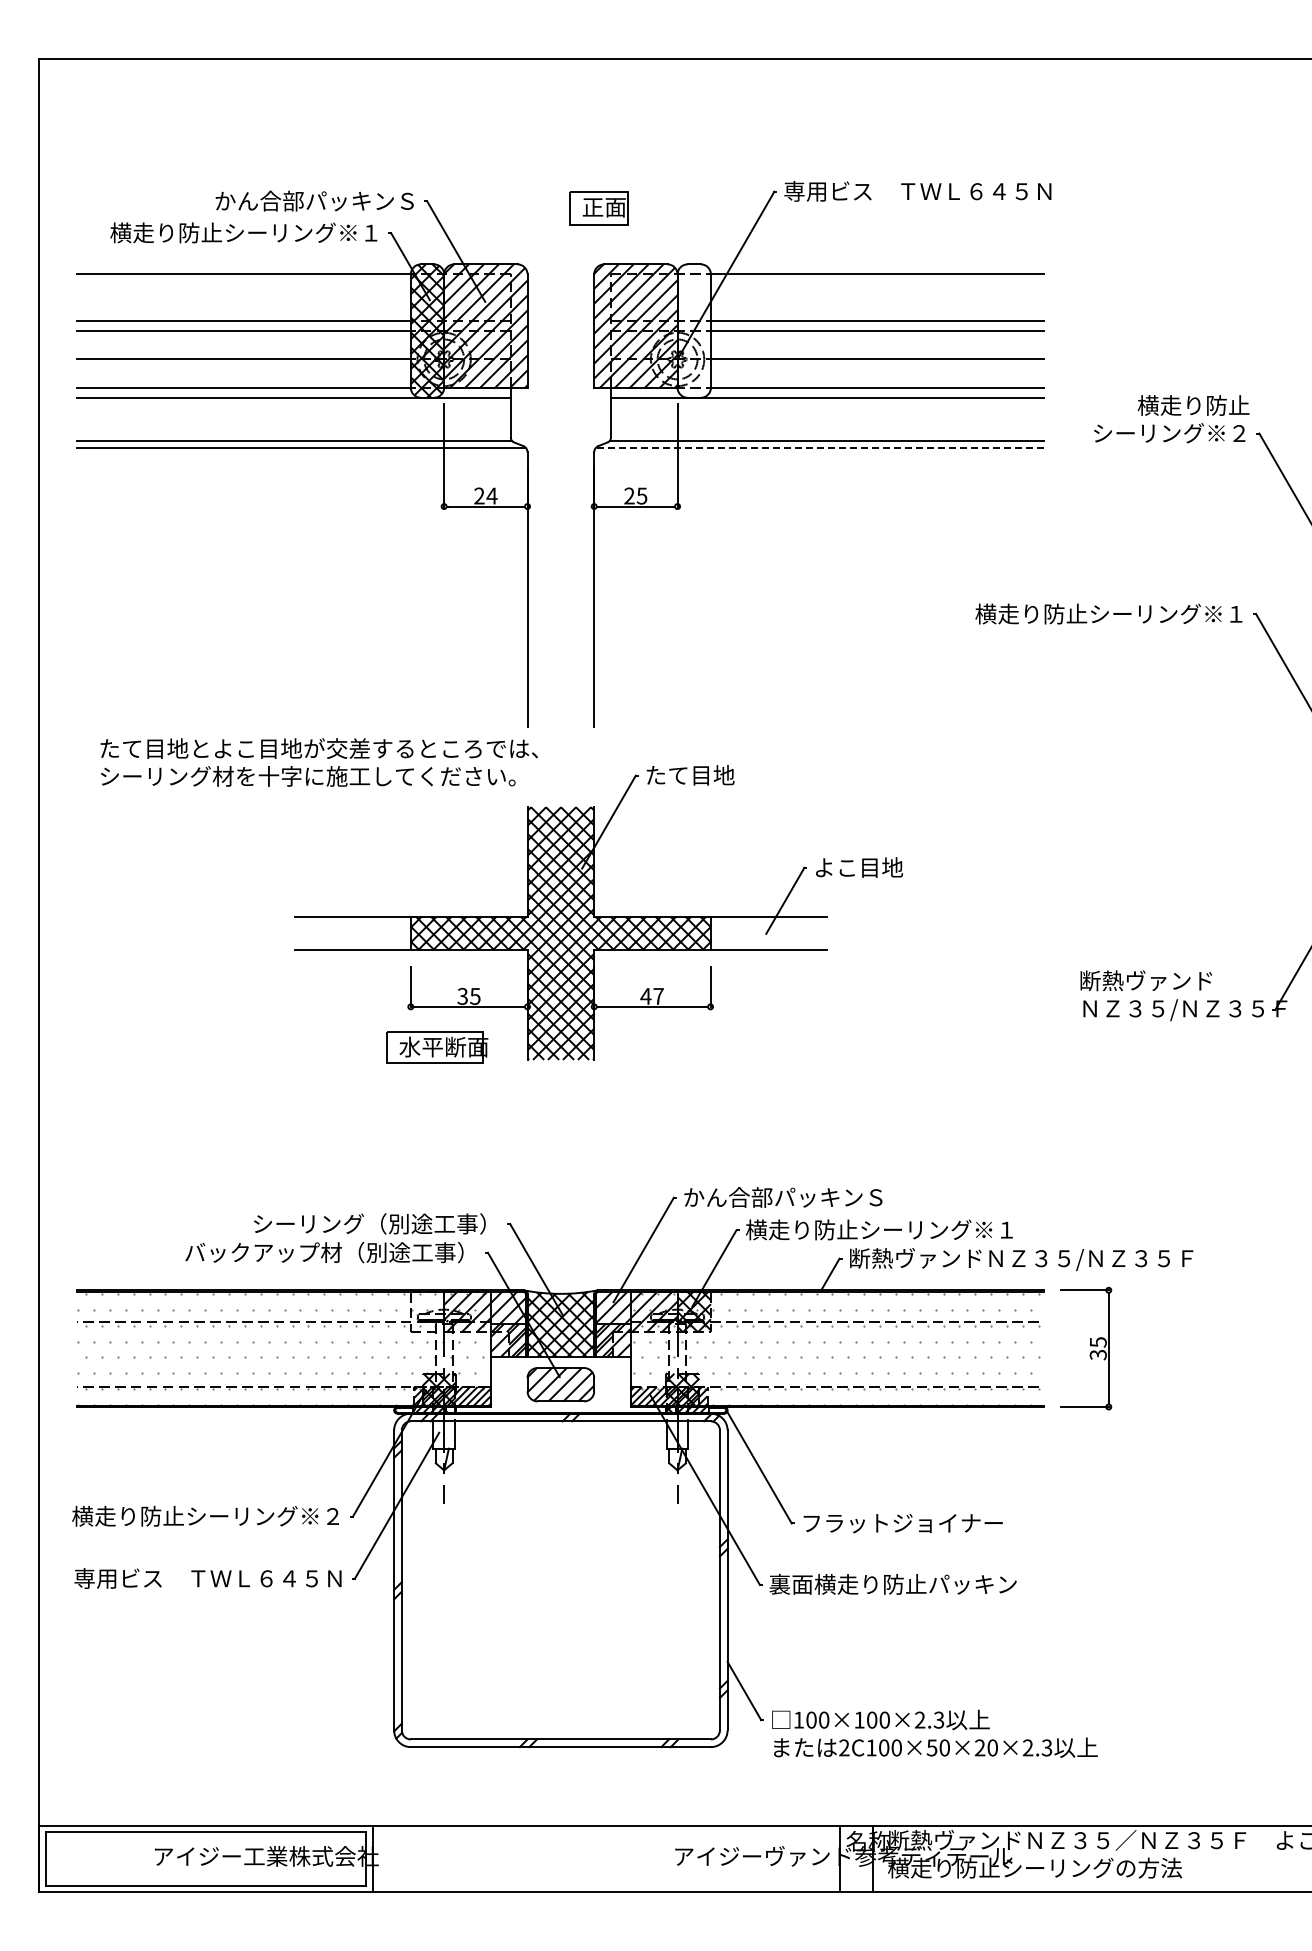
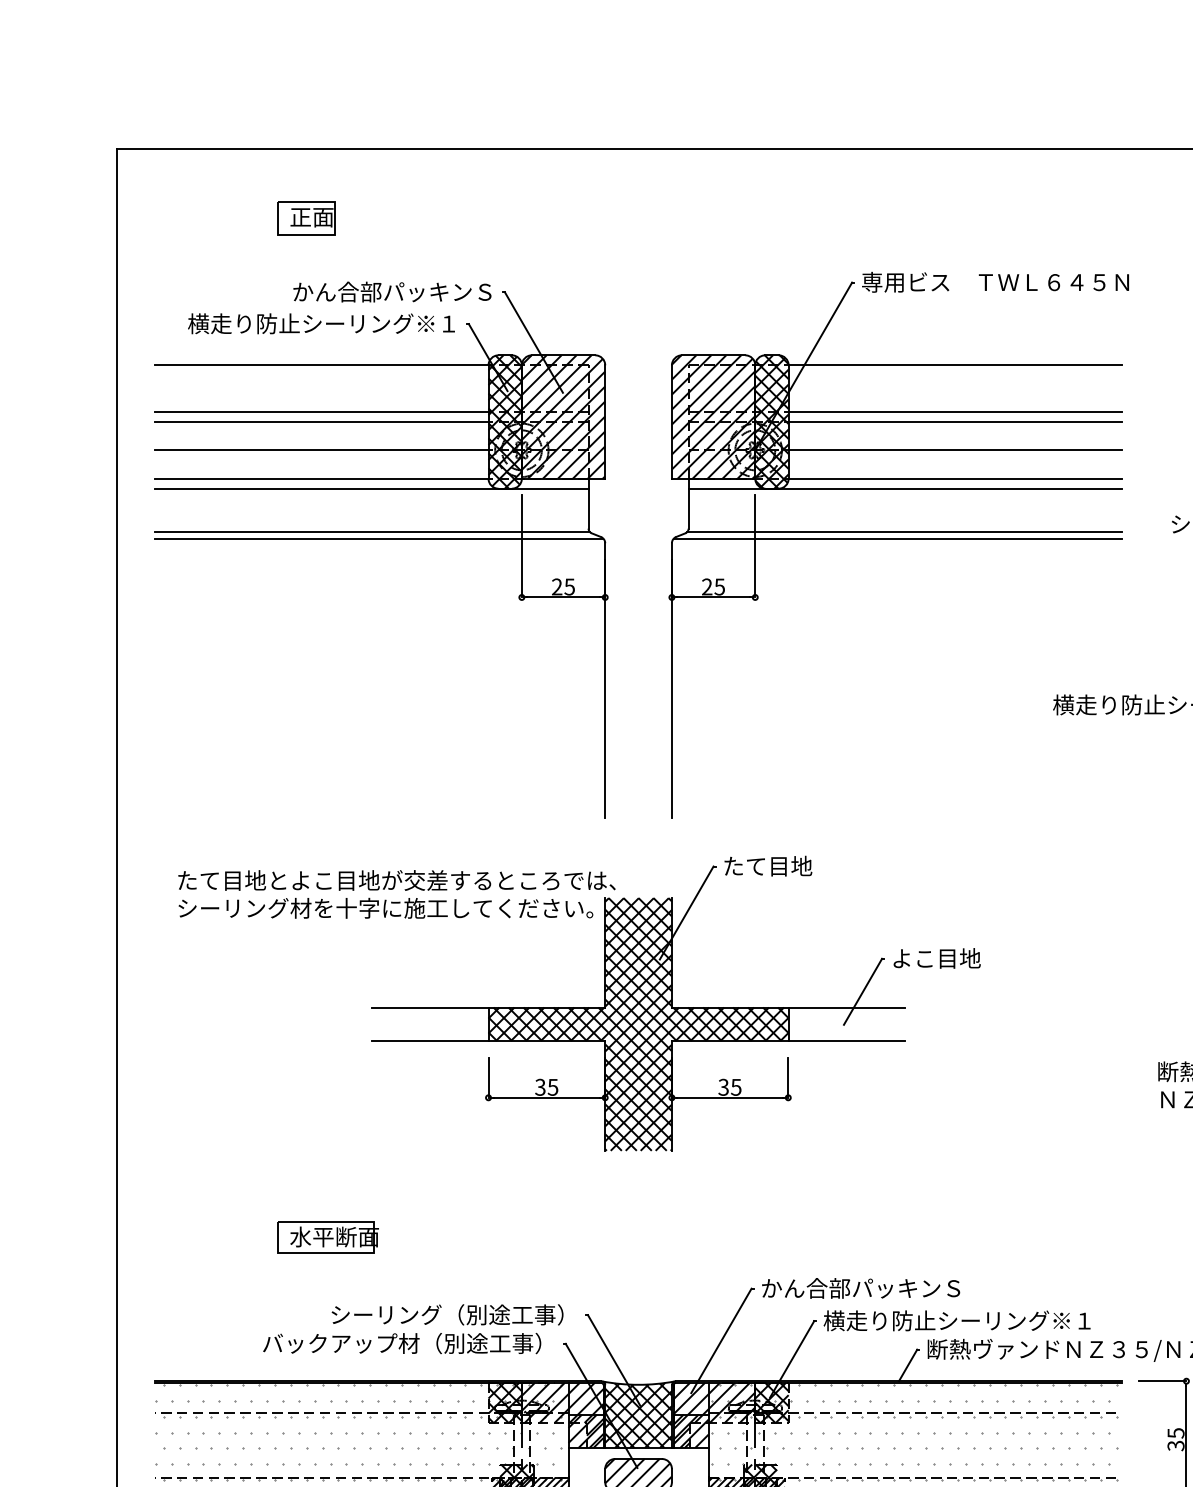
part: (598, 208) -> (306, 218), moved
hatch: (693, 330) -> (771, 421), added
line: (819, 447) -> (897, 538), dashed -> solid
text: (491, 495) -> (569, 586), 24 -> 25
text: (318, 762) -> (396, 894), moved
text: (651, 995) -> (729, 1086), 47 -> 35
part: (437, 1047) -> (328, 1237), moved
hatch: (427, 1311) -> (505, 1402), added

